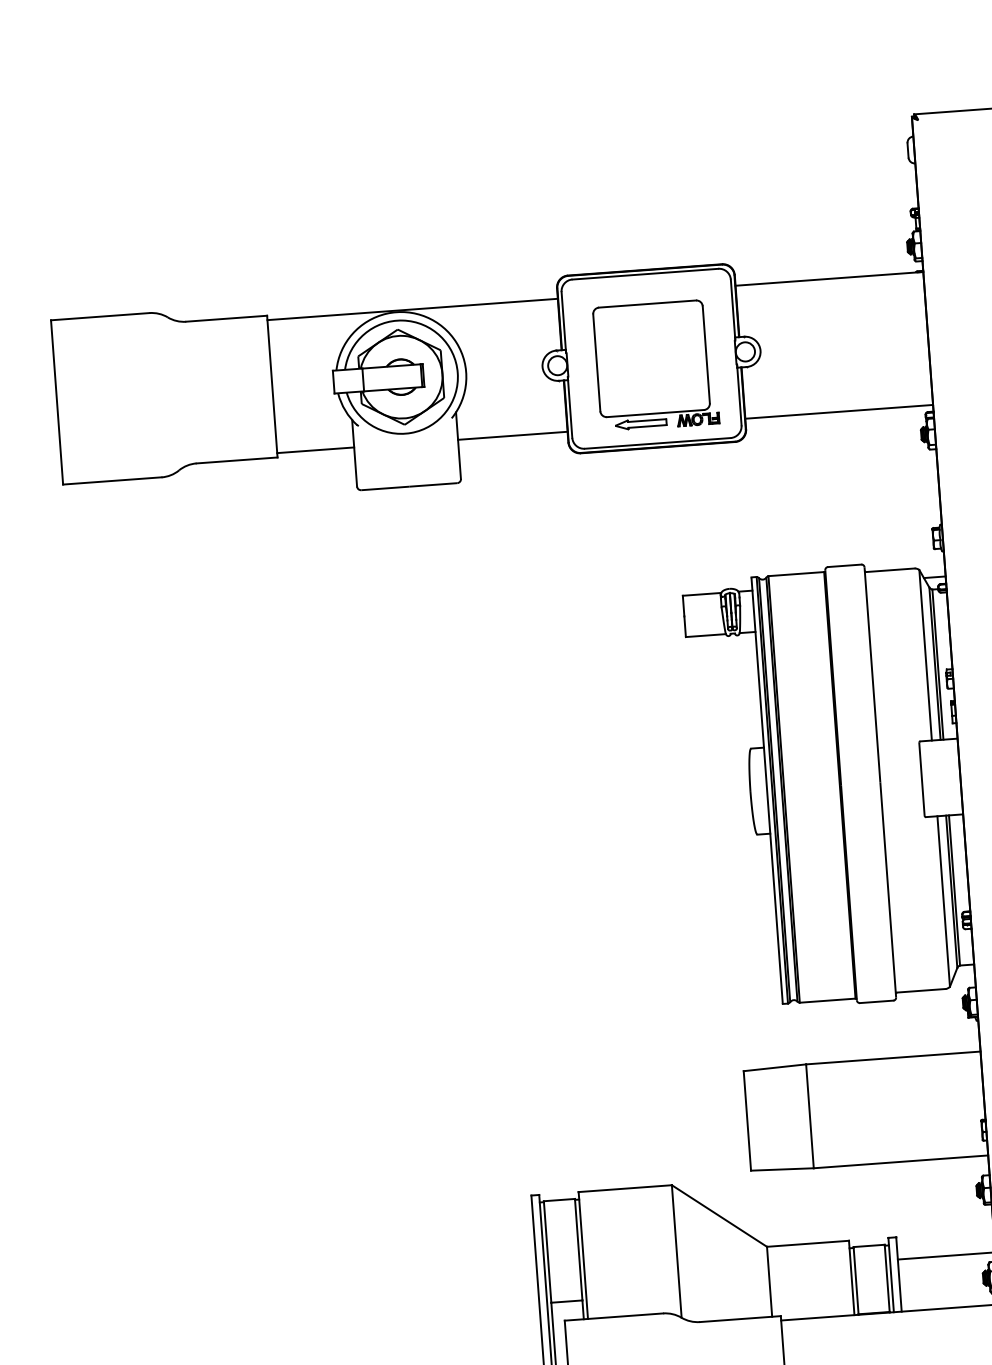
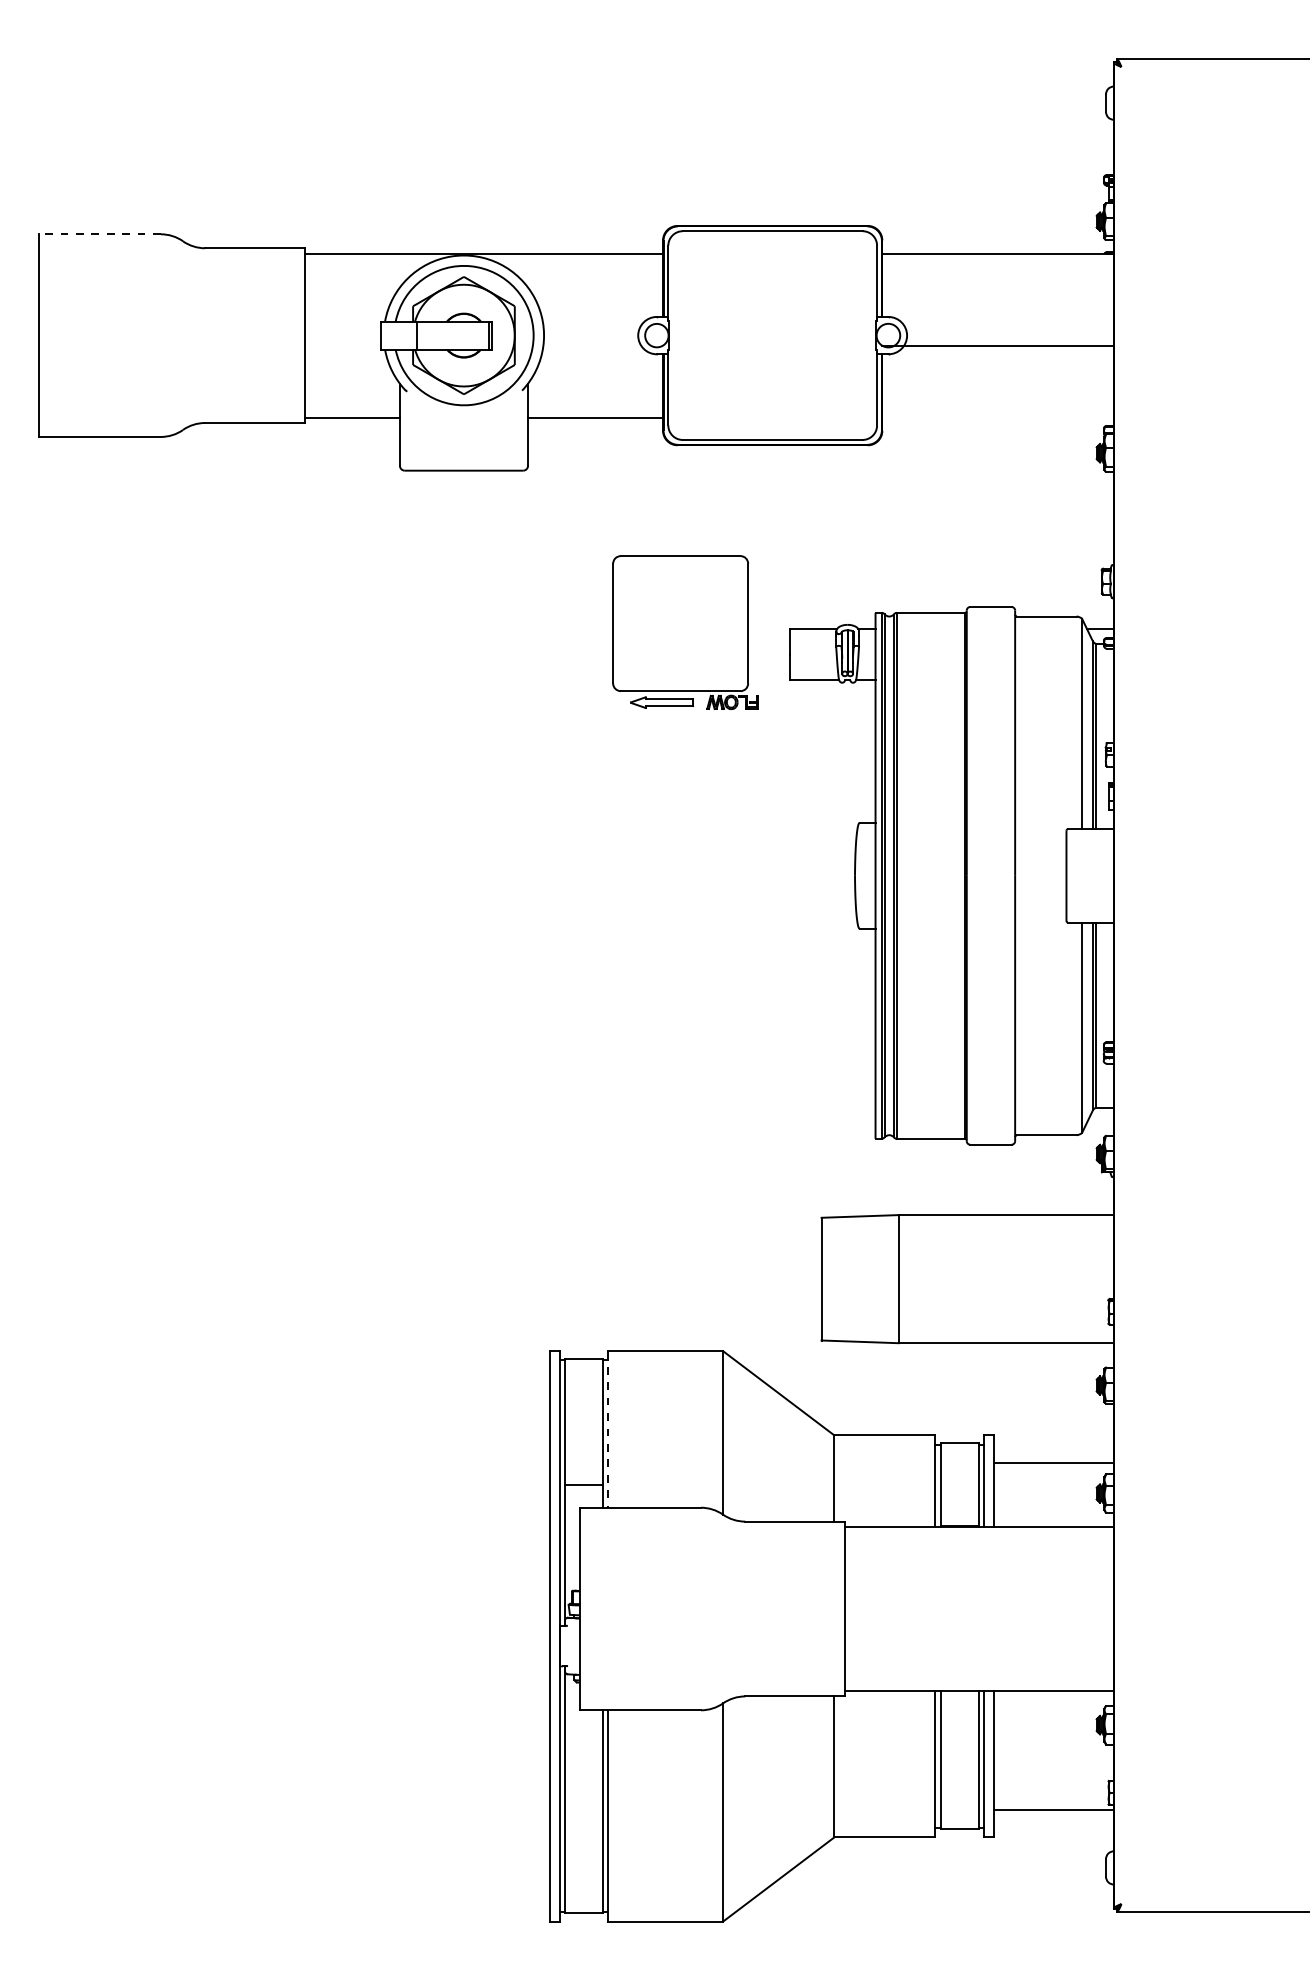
line: (100, 316) -> (100, 234), solid -> dashed
part: (656, 365) -> (685, 632), moved
line: (838, 411) -> (997, 345), moved
line: (583, 1256) -> (608, 1430), solid -> dashed

